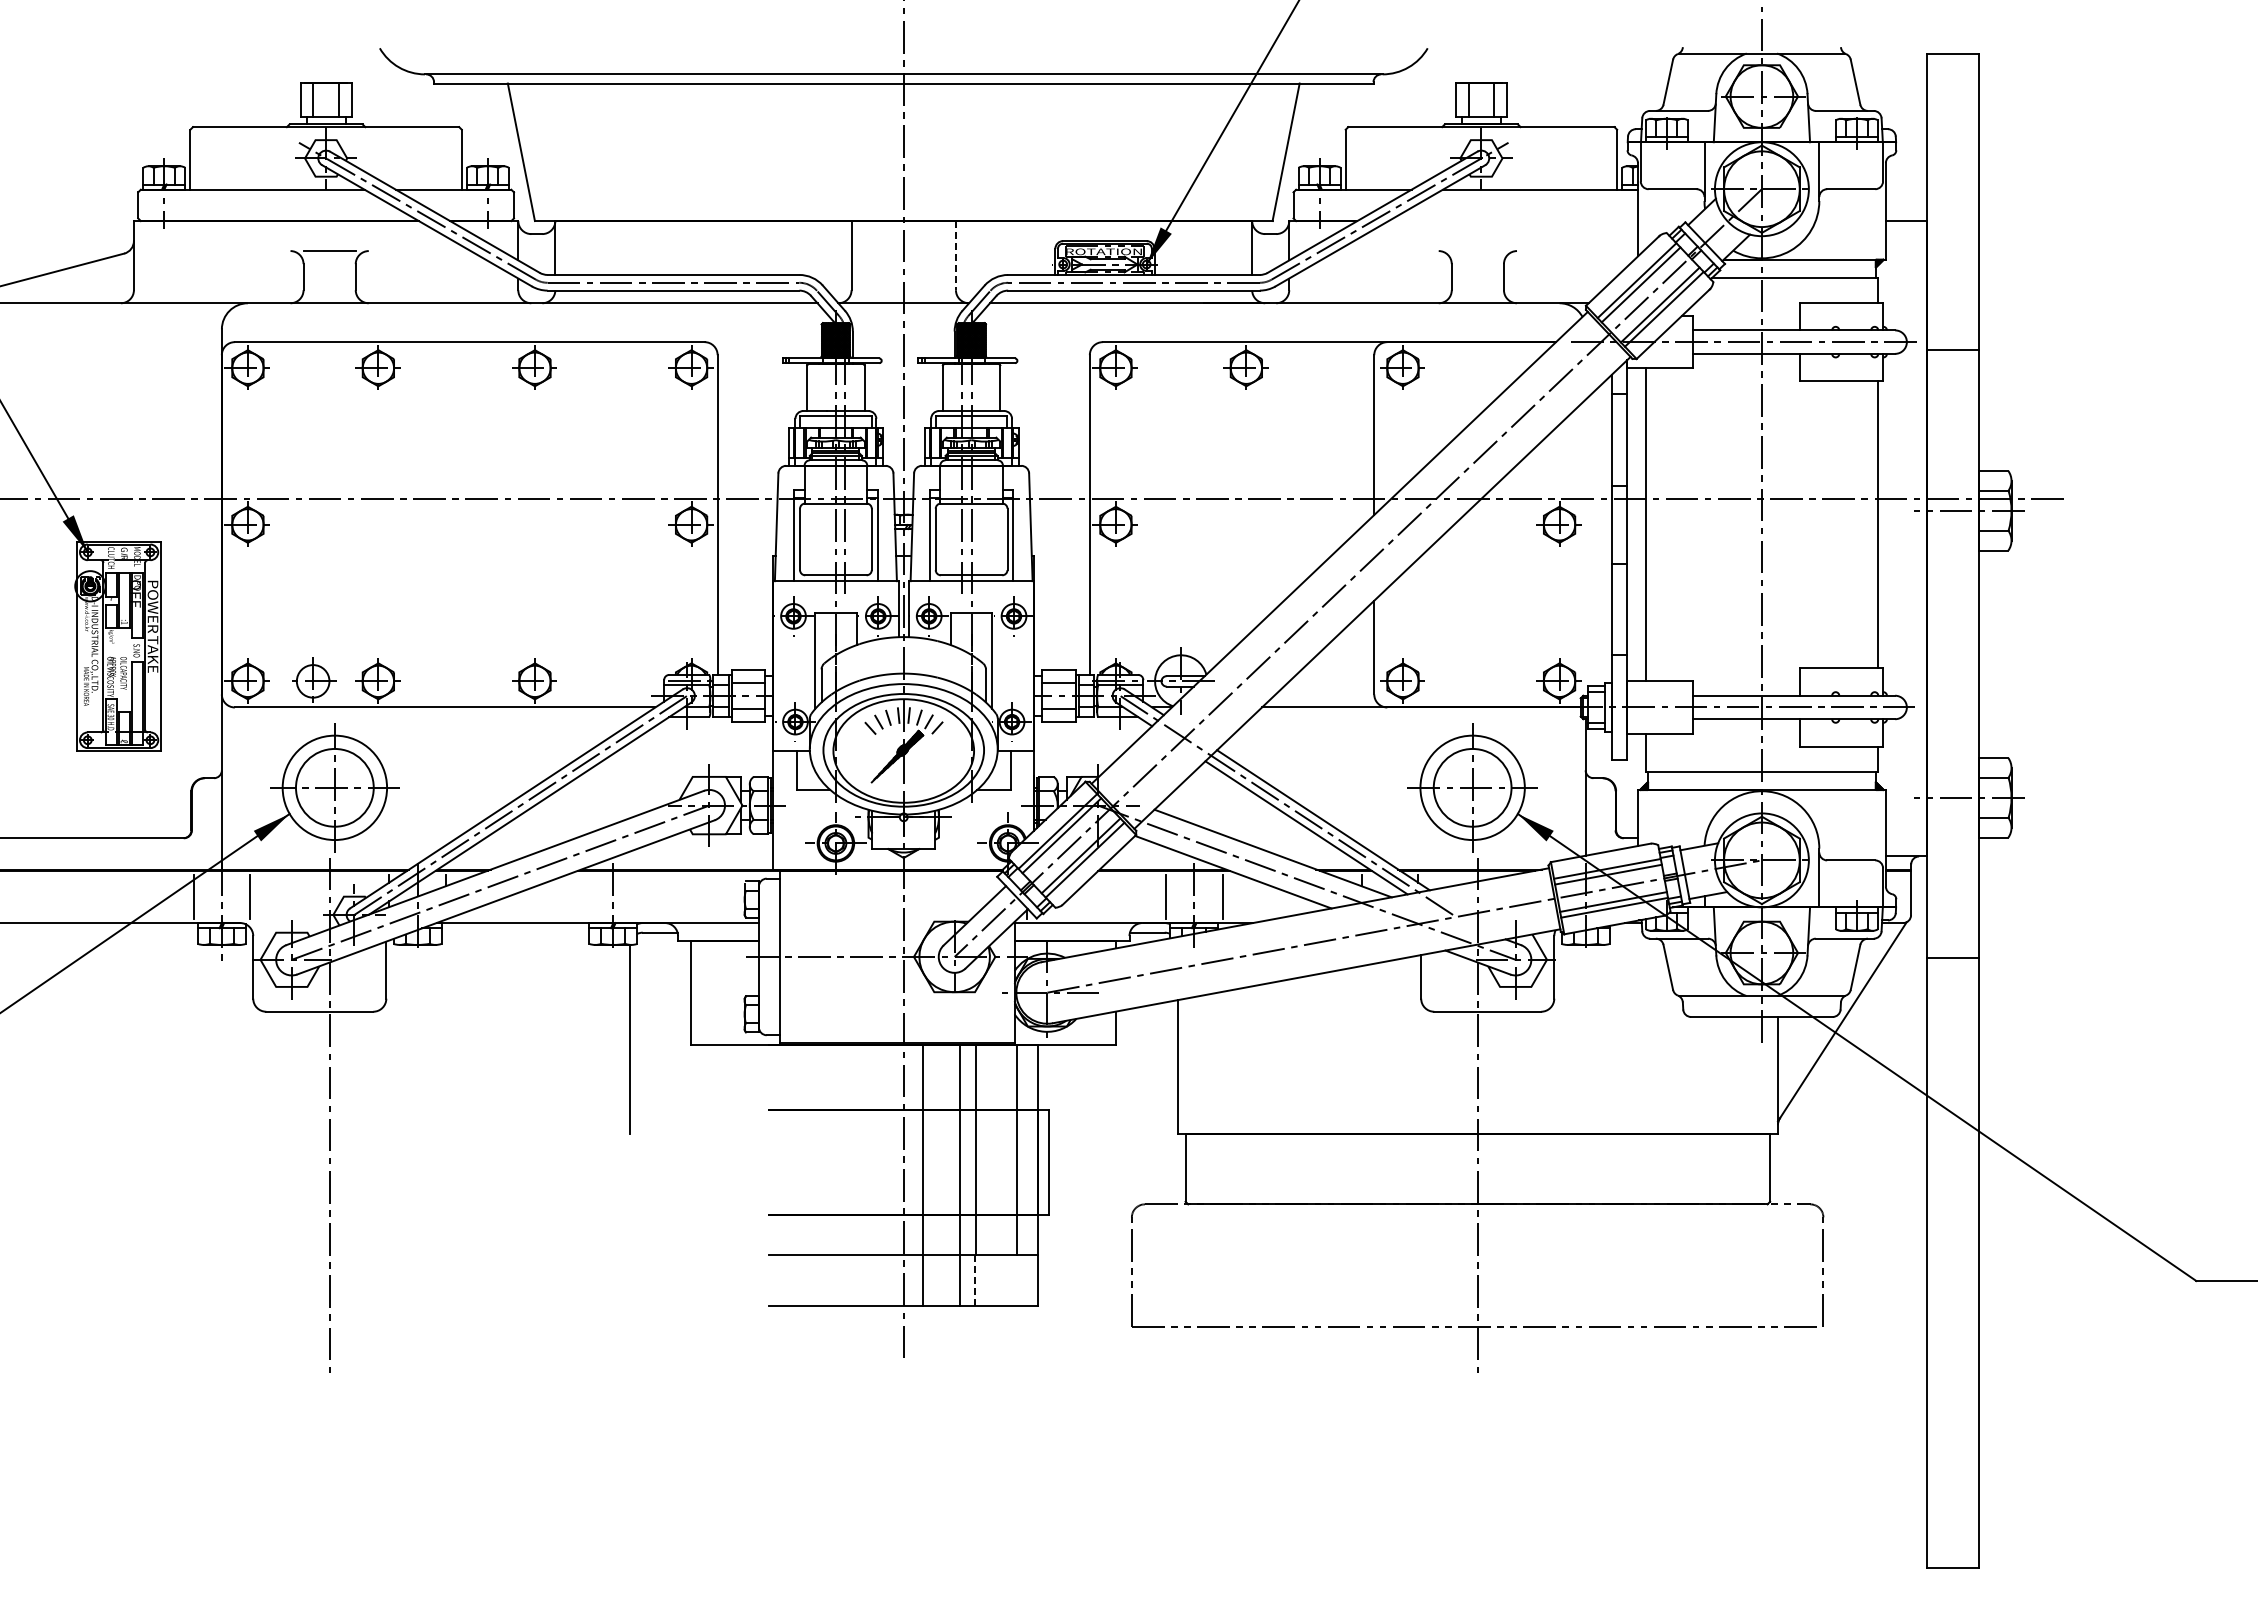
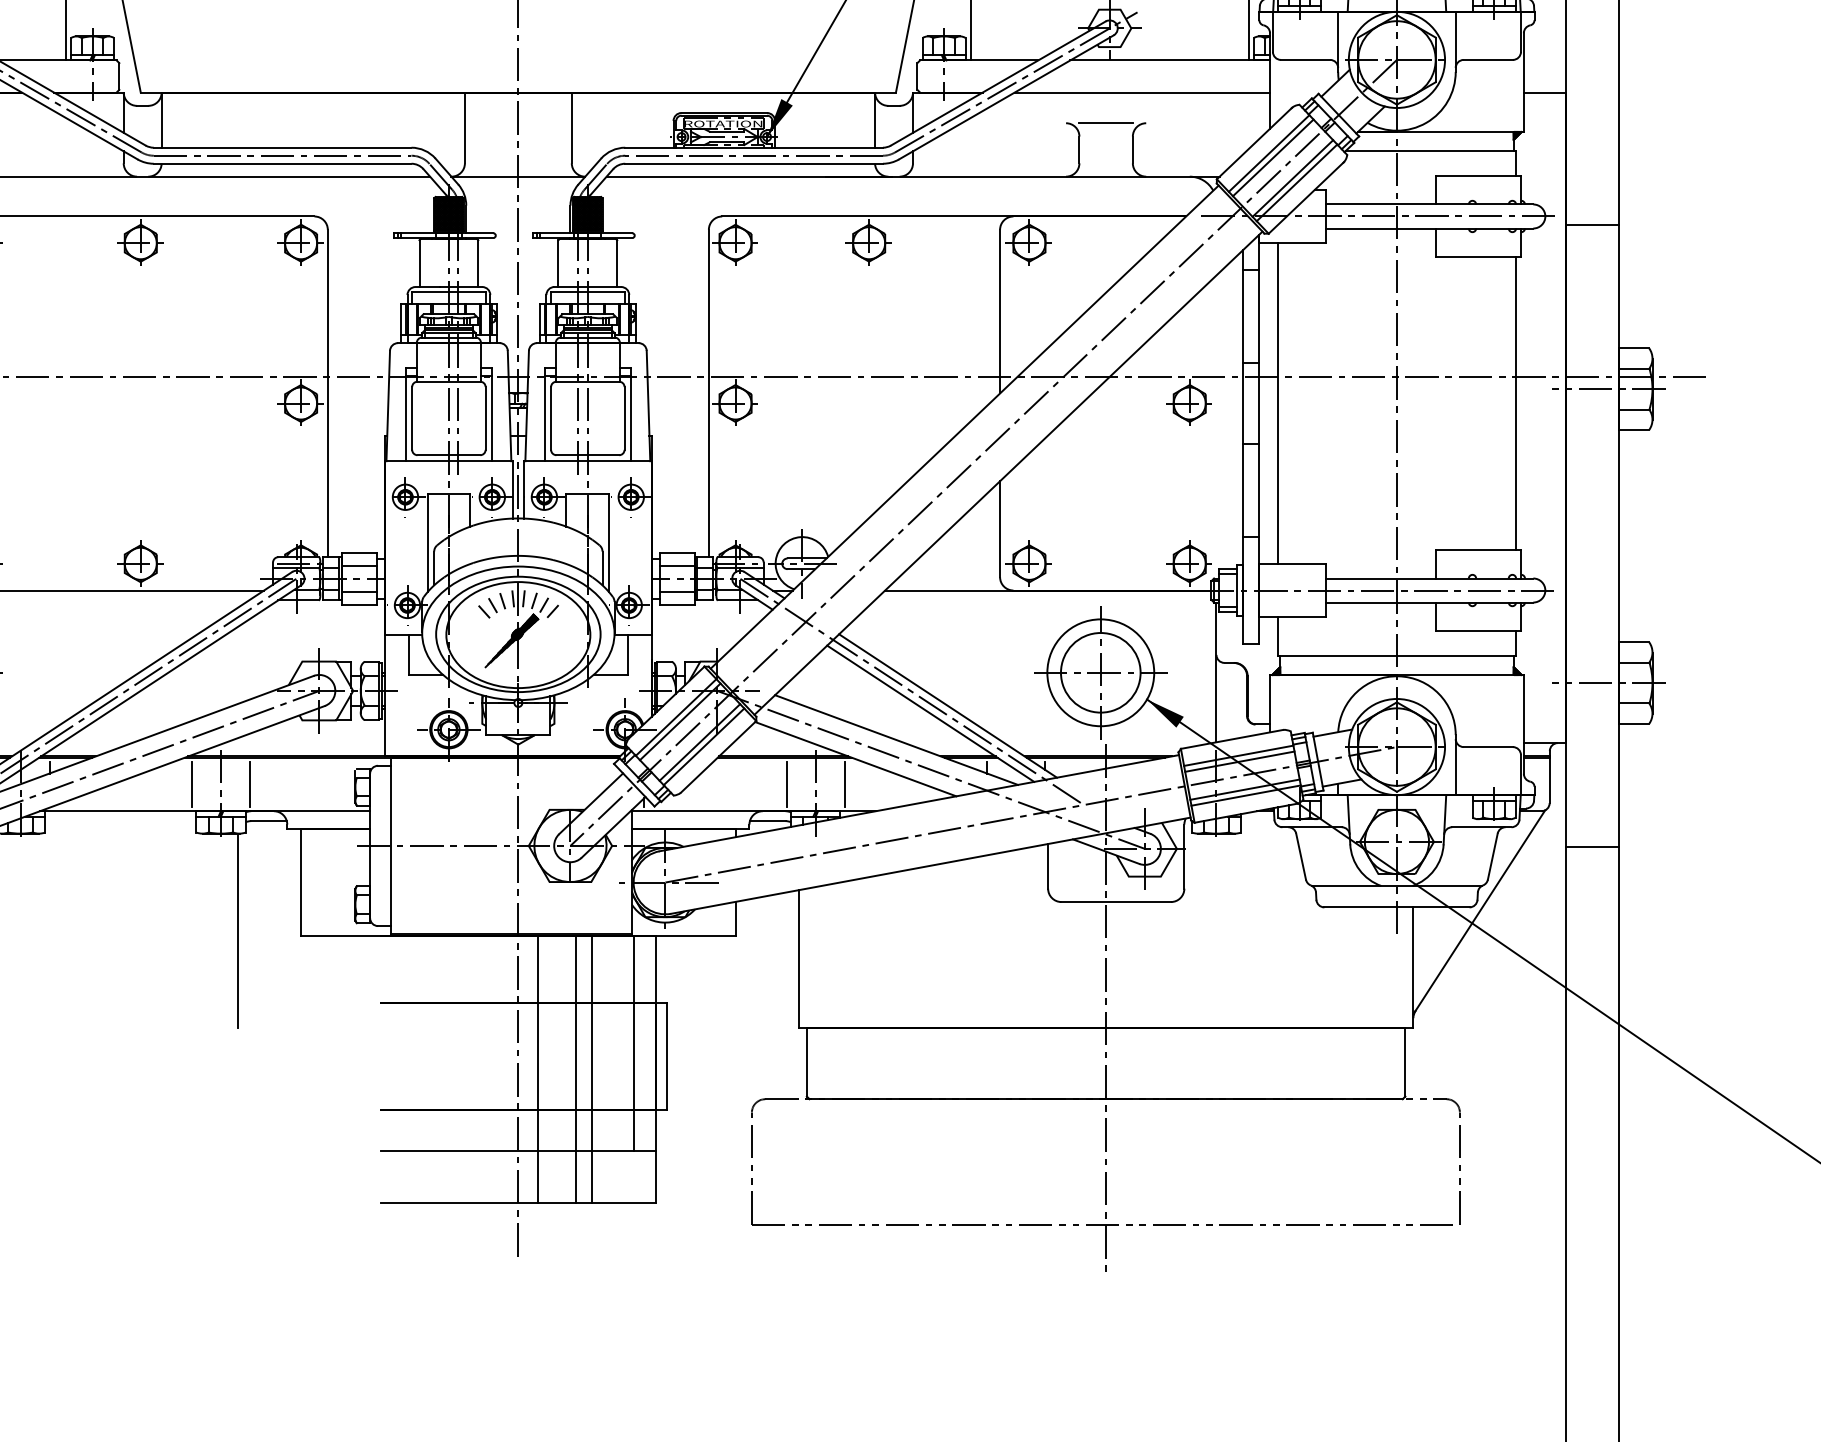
line: (1512, 221) -> (1141, 92), added
line: (1477, 251) -> (1105, 123), added
line: (955, 255) -> (571, 127), dashed -> solid
line: (584, 896) -> (191, 784), added
line: (641, 896) -> (249, 784), added
line: (975, 1281) -> (591, 1178), dashed -> solid

